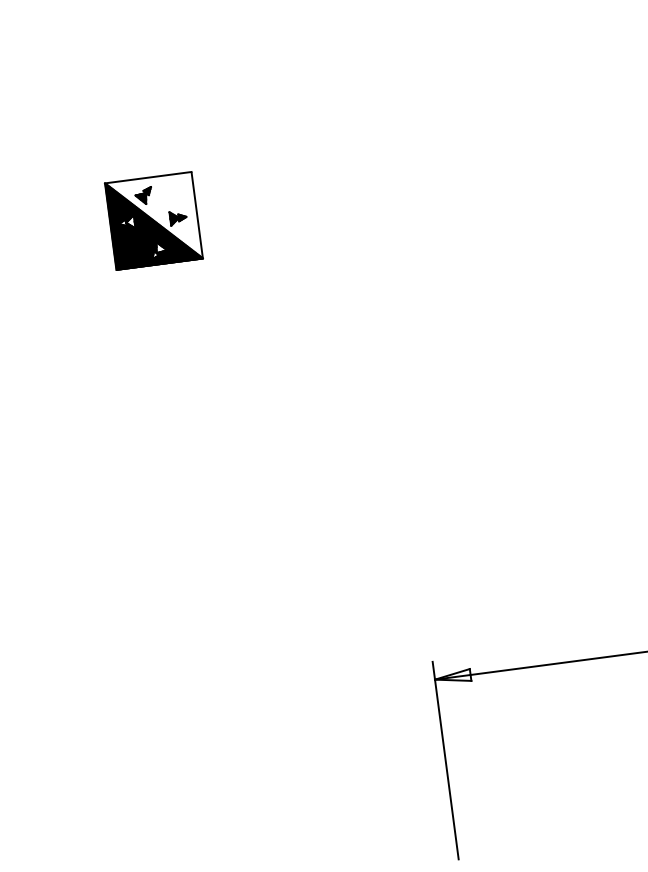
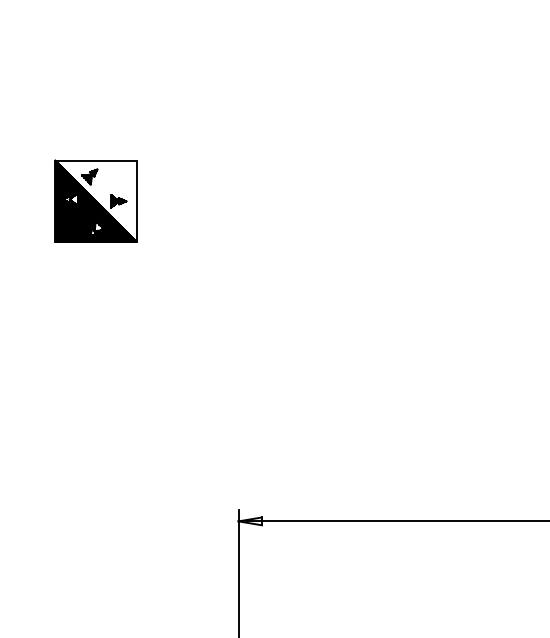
part: (153, 220) -> (95, 200), size x1.43

